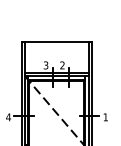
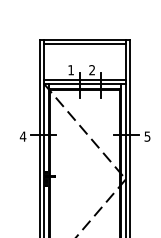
line: (56, 45) -> (84, 44), added
text: (45, 65) -> (70, 70), 3 -> 1
text: (105, 117) -> (147, 136), 1 -> 5

